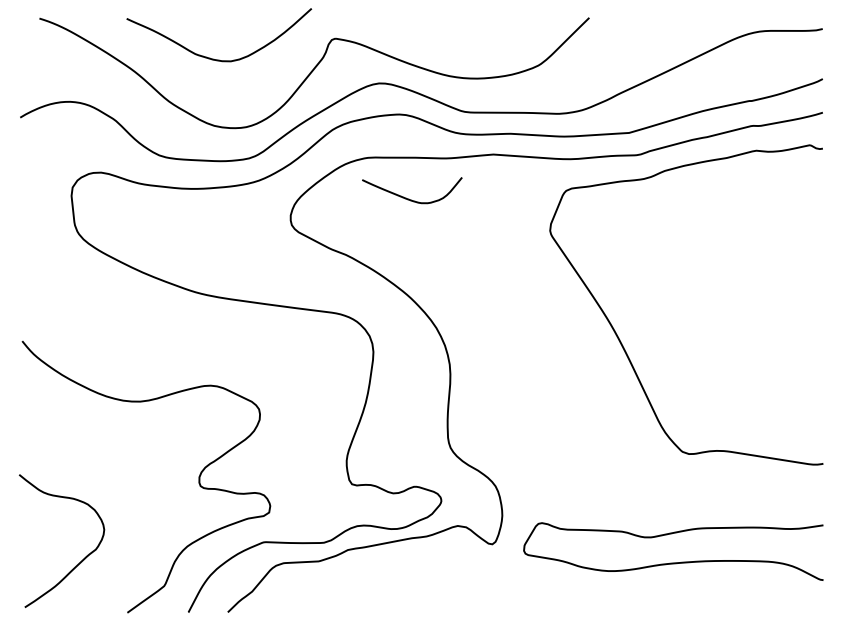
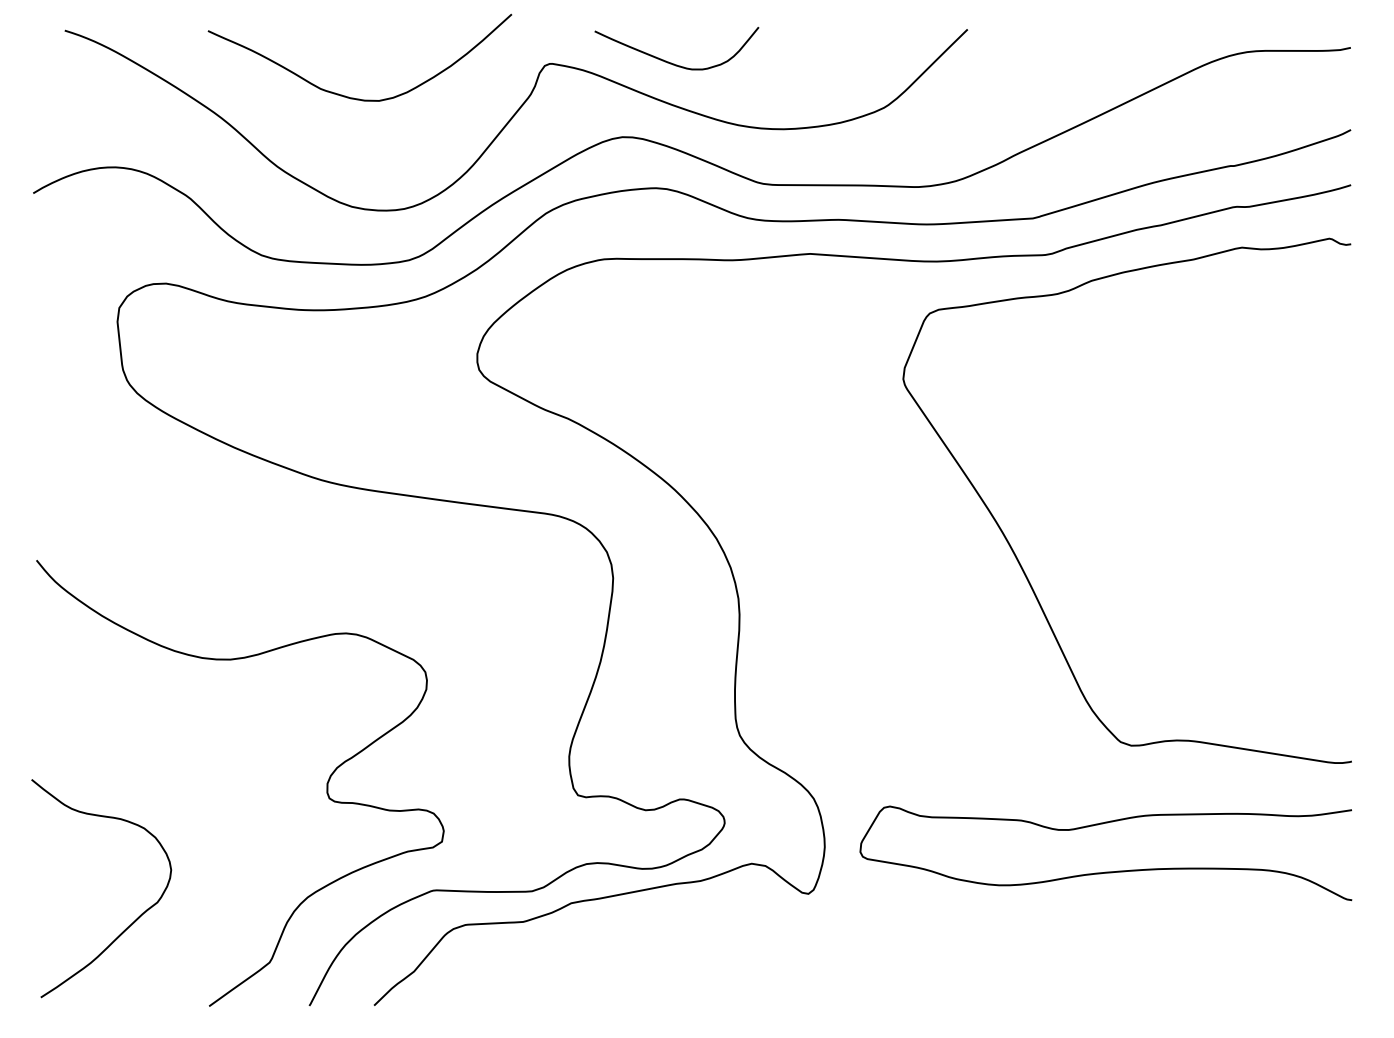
curve: (409, 198) -> (672, 61), moved
curve: (673, 562) -> (1105, 871), moved

